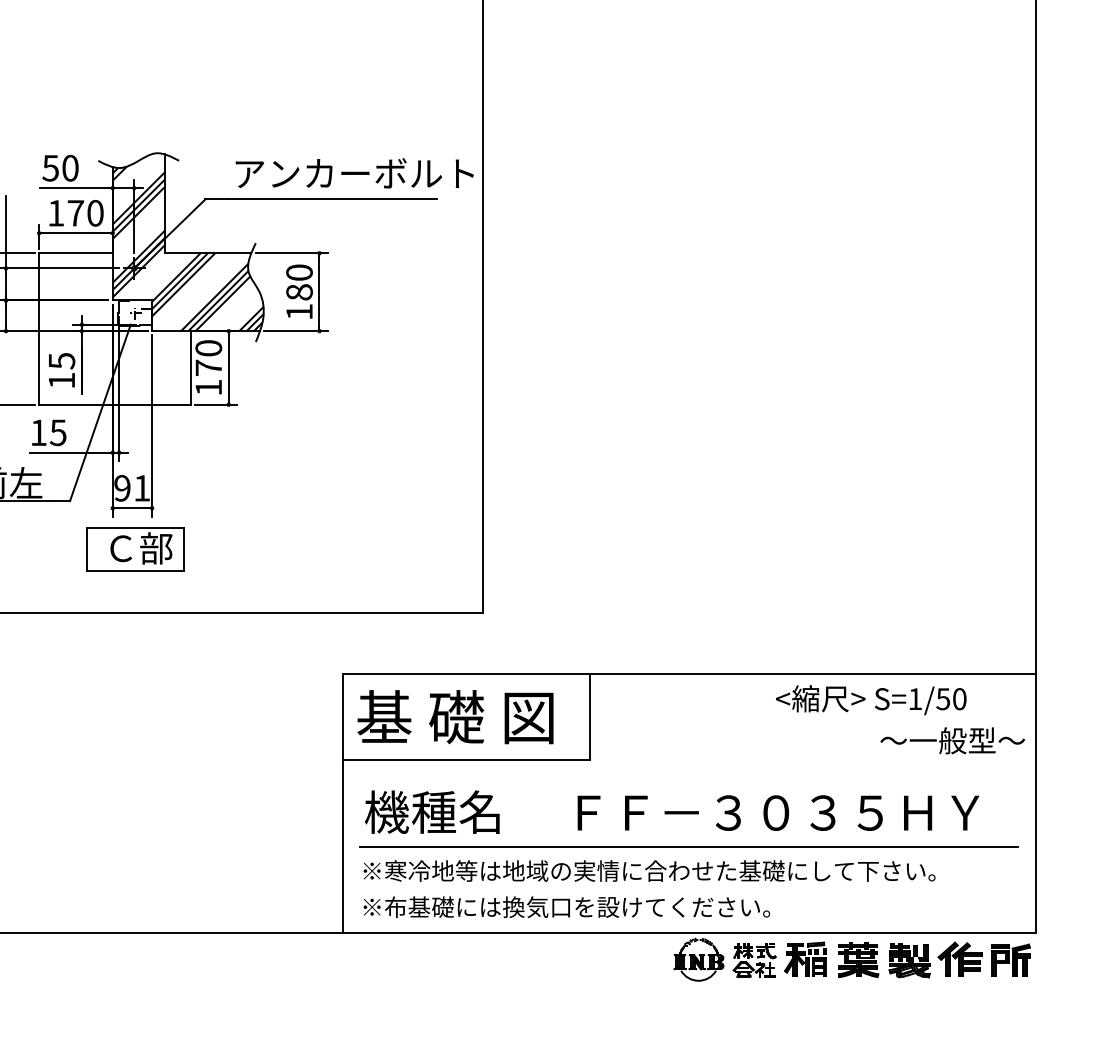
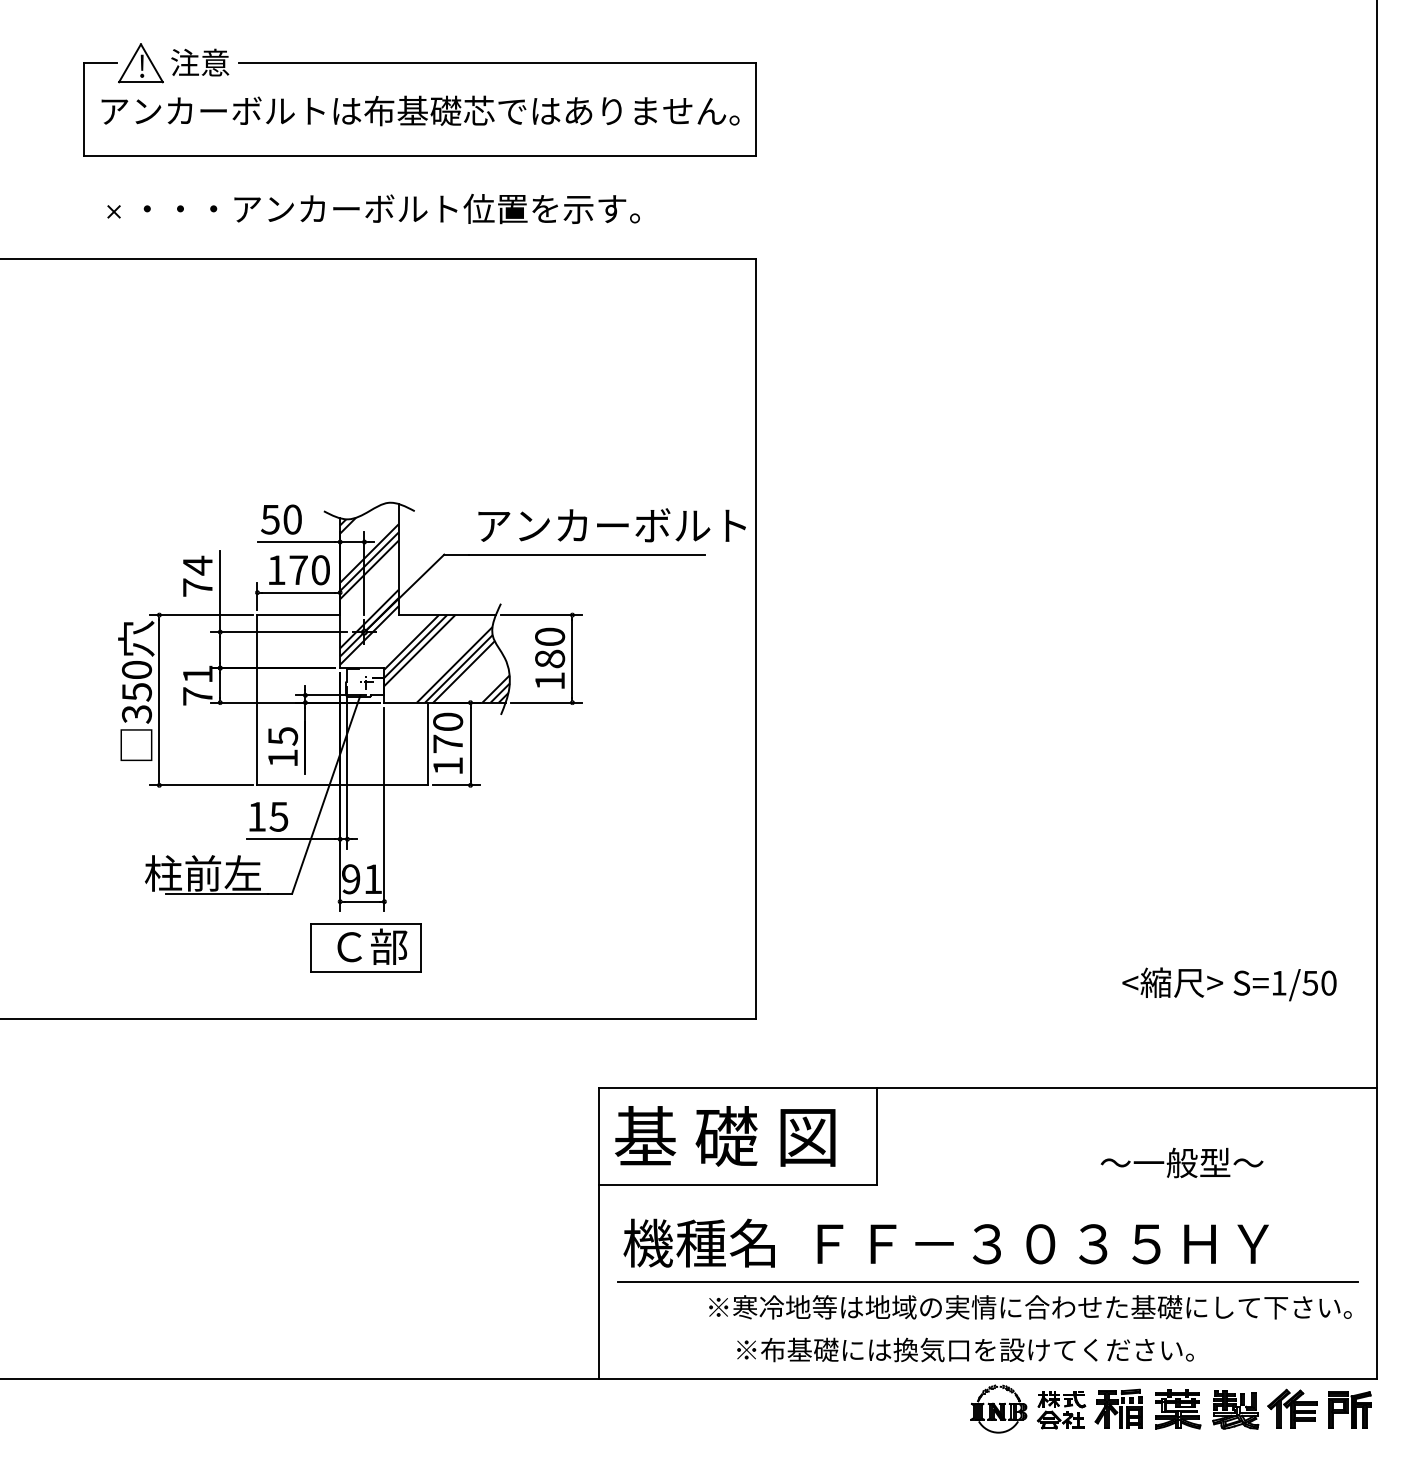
text: (871, 700) -> (1229, 984), moved
text: (952, 740) -> (1181, 1162), moved
text: (777, 813) -> (1042, 1244), moved
text: (649, 871) -> (1030, 1307), moved
text: (566, 906) -> (965, 1349), moved

